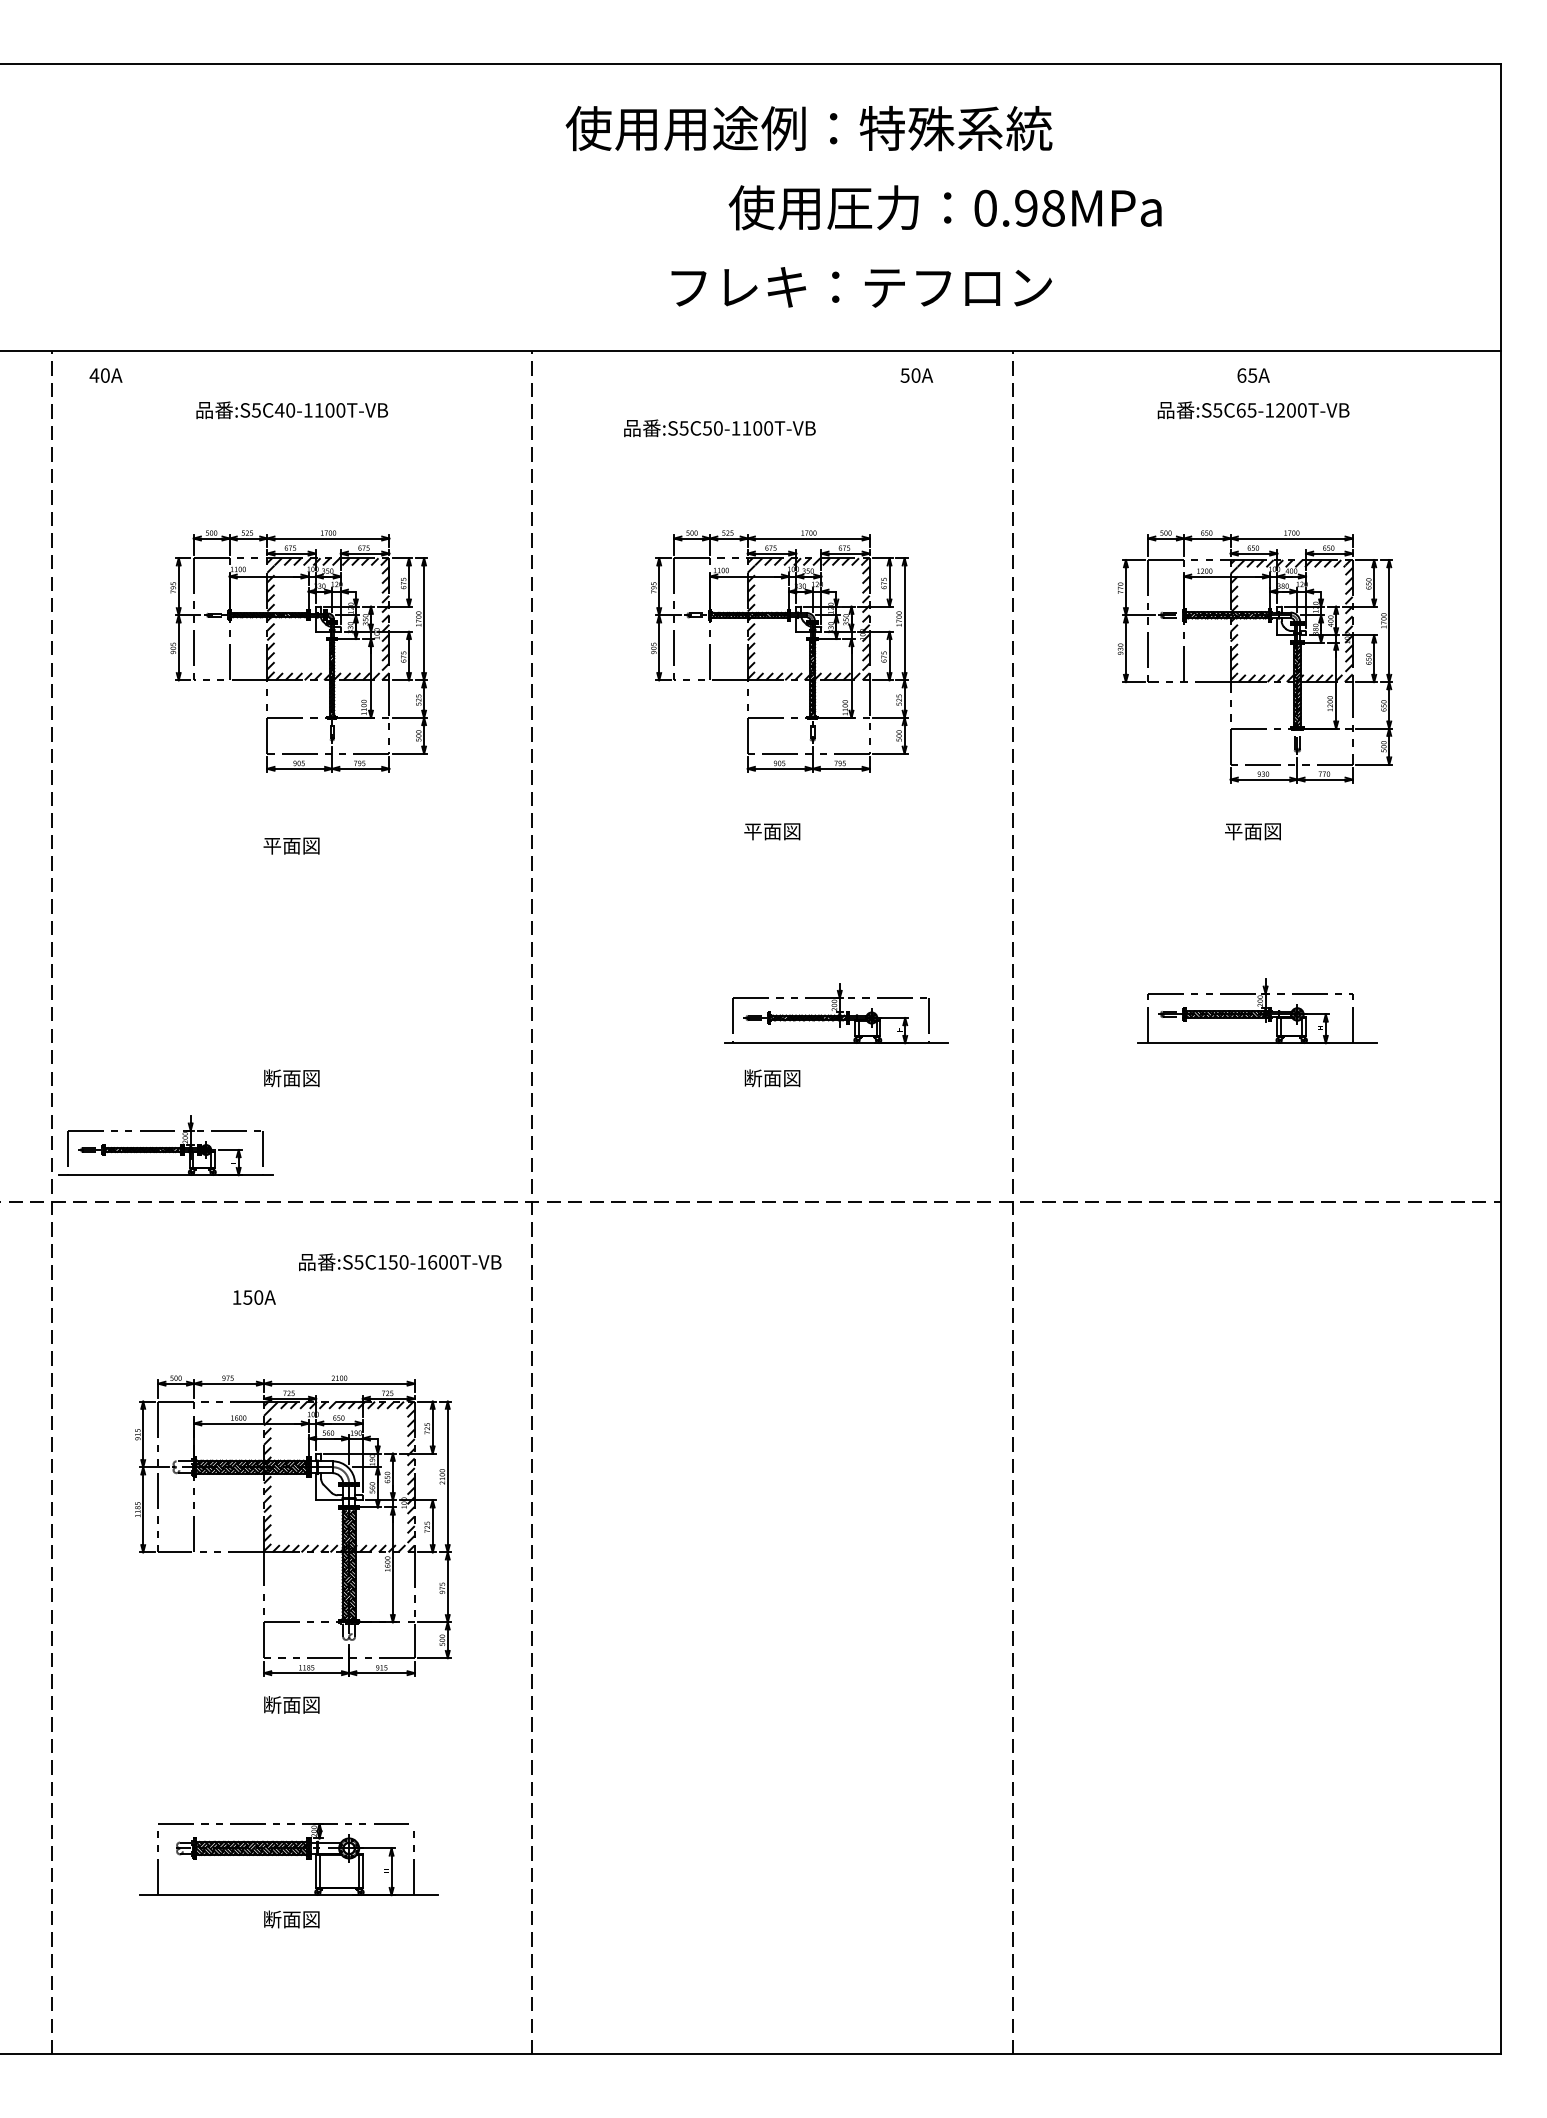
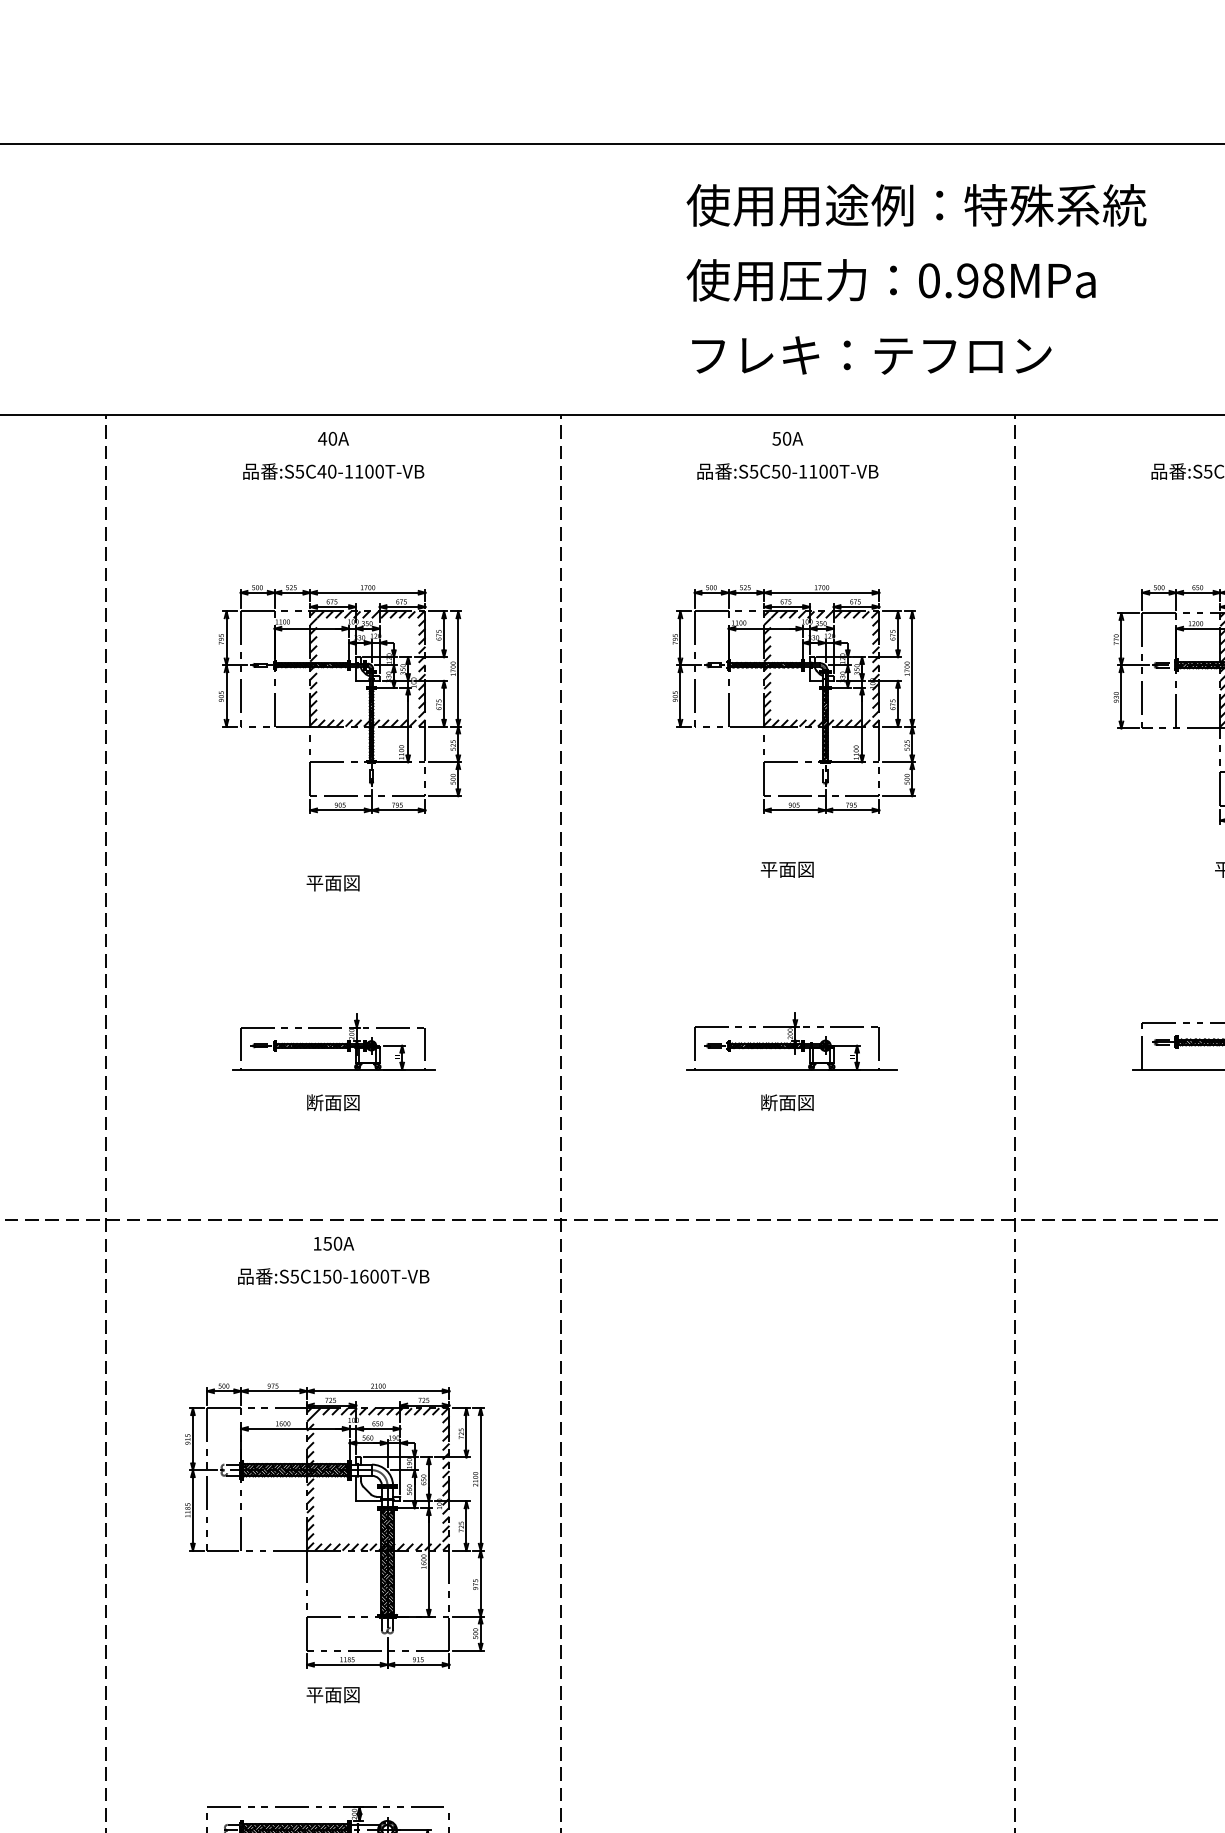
text: (808, 128) -> (915, 205), moved
text: (944, 207) -> (890, 280), moved
text: (105, 375) -> (333, 438), moved
text: (916, 375) -> (787, 438), moved
text: (719, 428) -> (787, 471), moved
part: (836, 1013) -> (792, 1041), moved
part: (165, 1145) -> (333, 1041), moved
text: (400, 1262) -> (333, 1276), moved
text: (254, 1297) -> (333, 1243), moved
text: (272, 1704) -> (315, 1694), 断面図 -> 平面図

